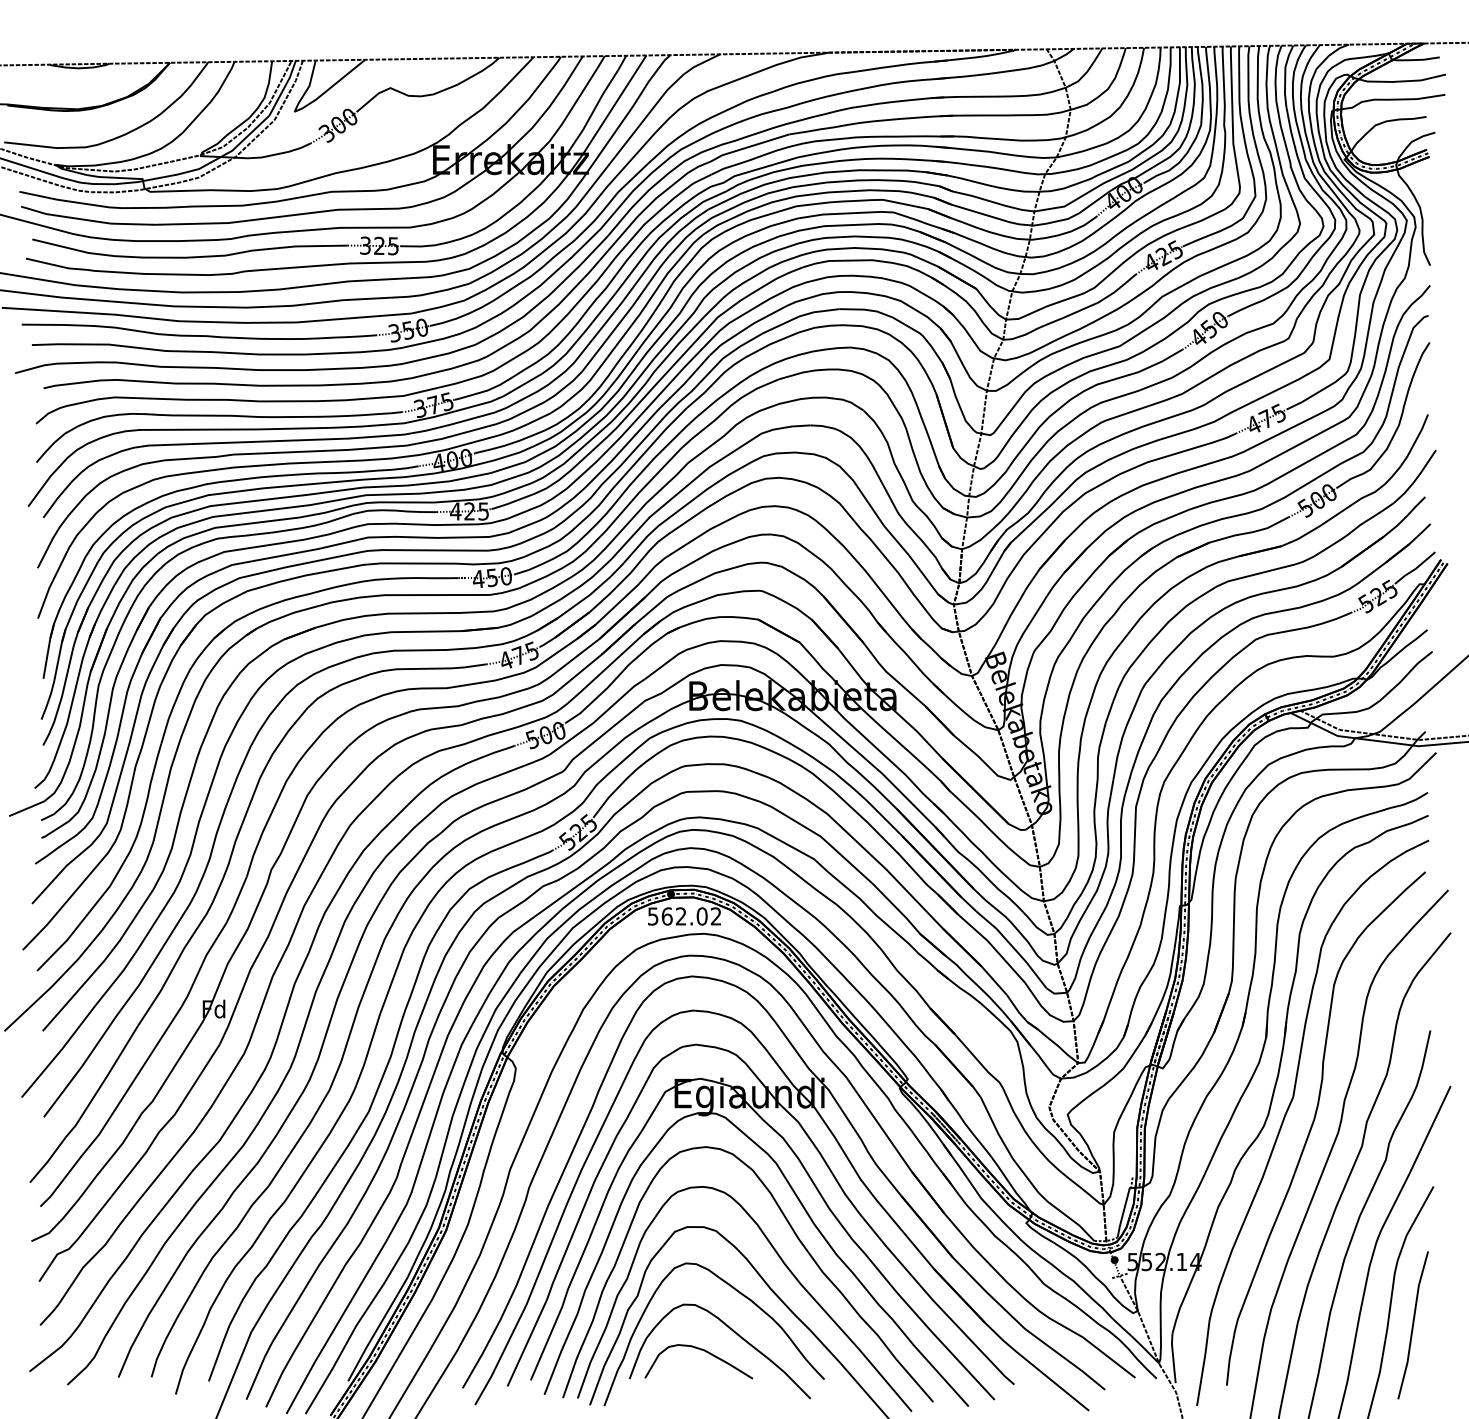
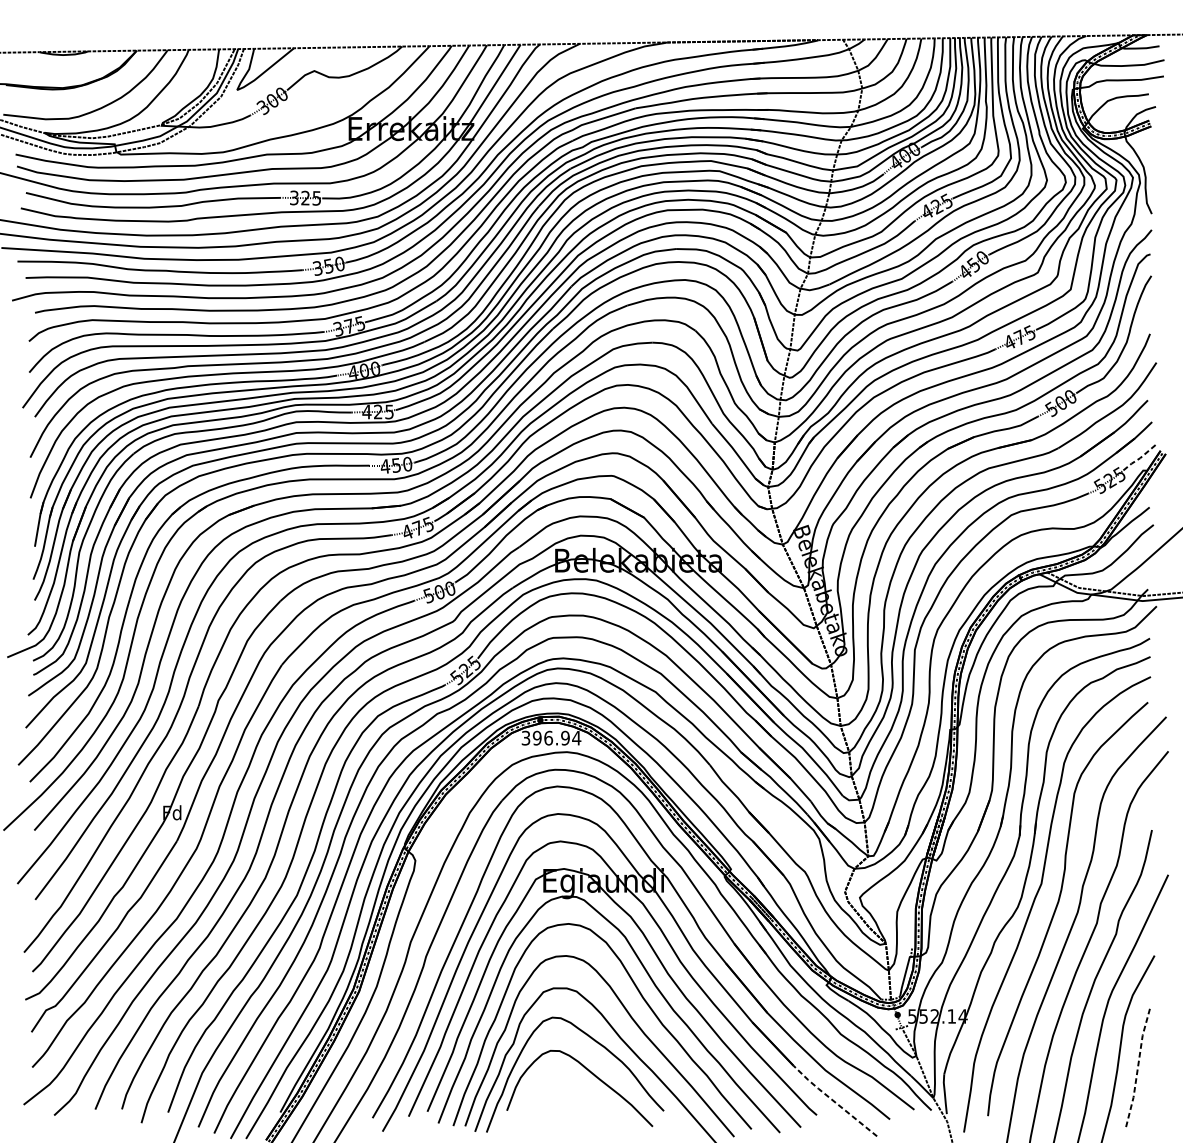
line: (1415, 568) -> (1139, 457), solid -> dashed
text: (684, 916) -> (551, 738), 562.02 -> 396.94
line: (1413, 1324) -> (1138, 1066), solid -> dashed
curve: (701, 1350) -> (564, 1087), removed
line: (1035, 1366) -> (833, 1100), solid -> dashed

